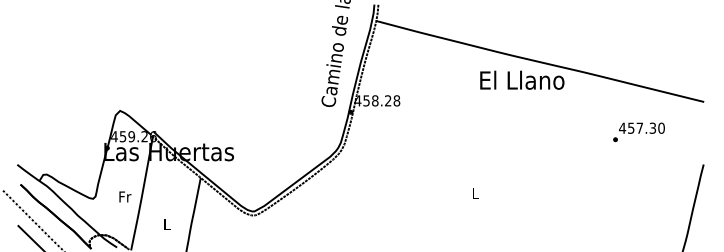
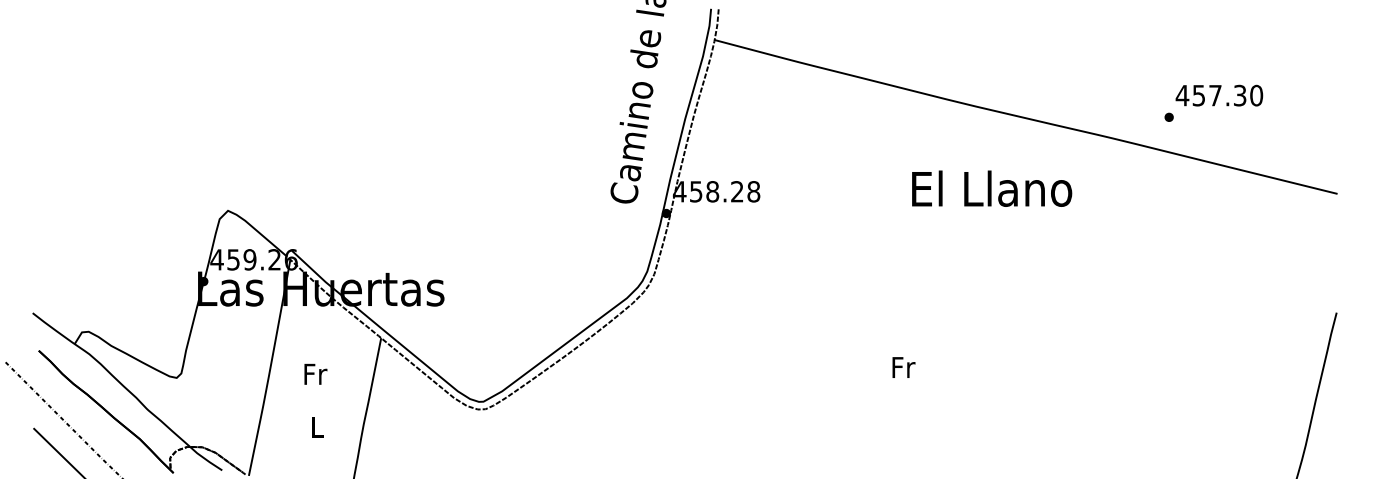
text: (522, 79) -> (992, 187), moved
text: (638, 132) -> (1212, 103), moved
text: (475, 193) -> (903, 367), L -> Fr
text: (125, 196) -> (316, 373), moved

